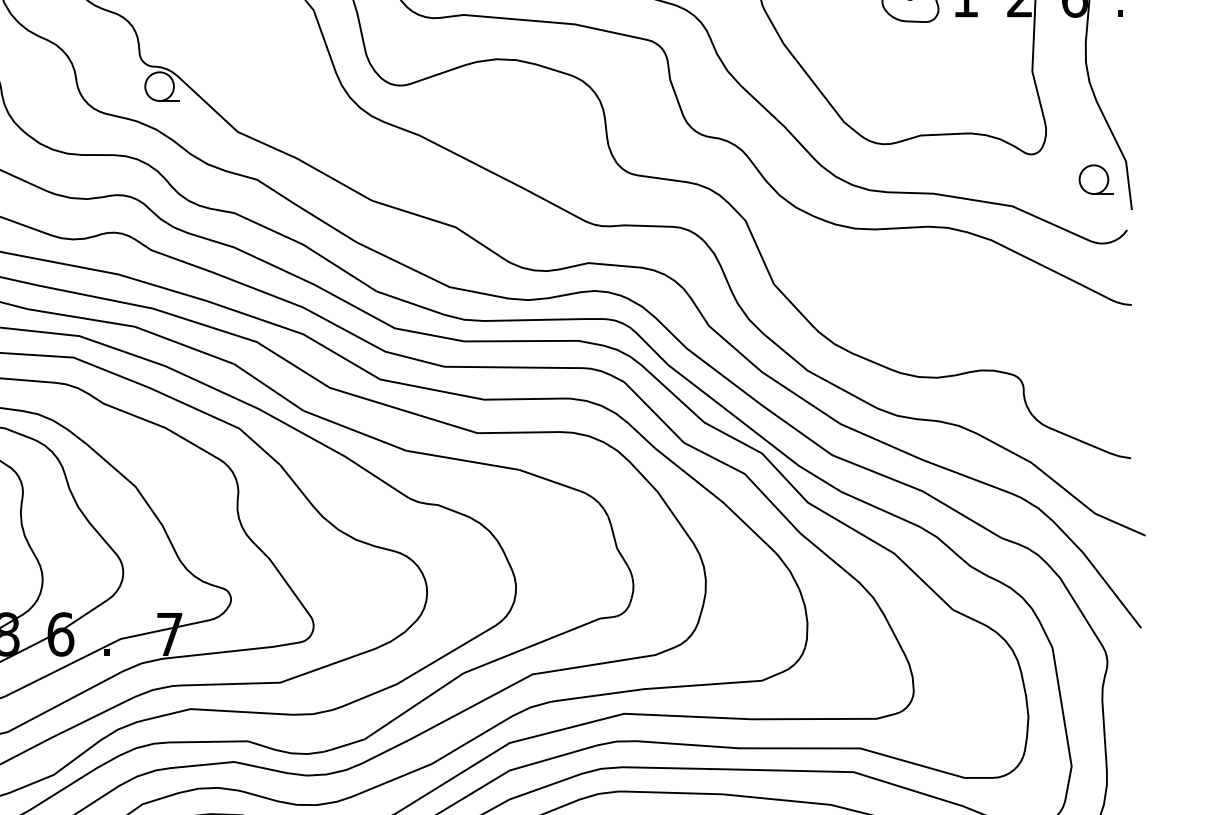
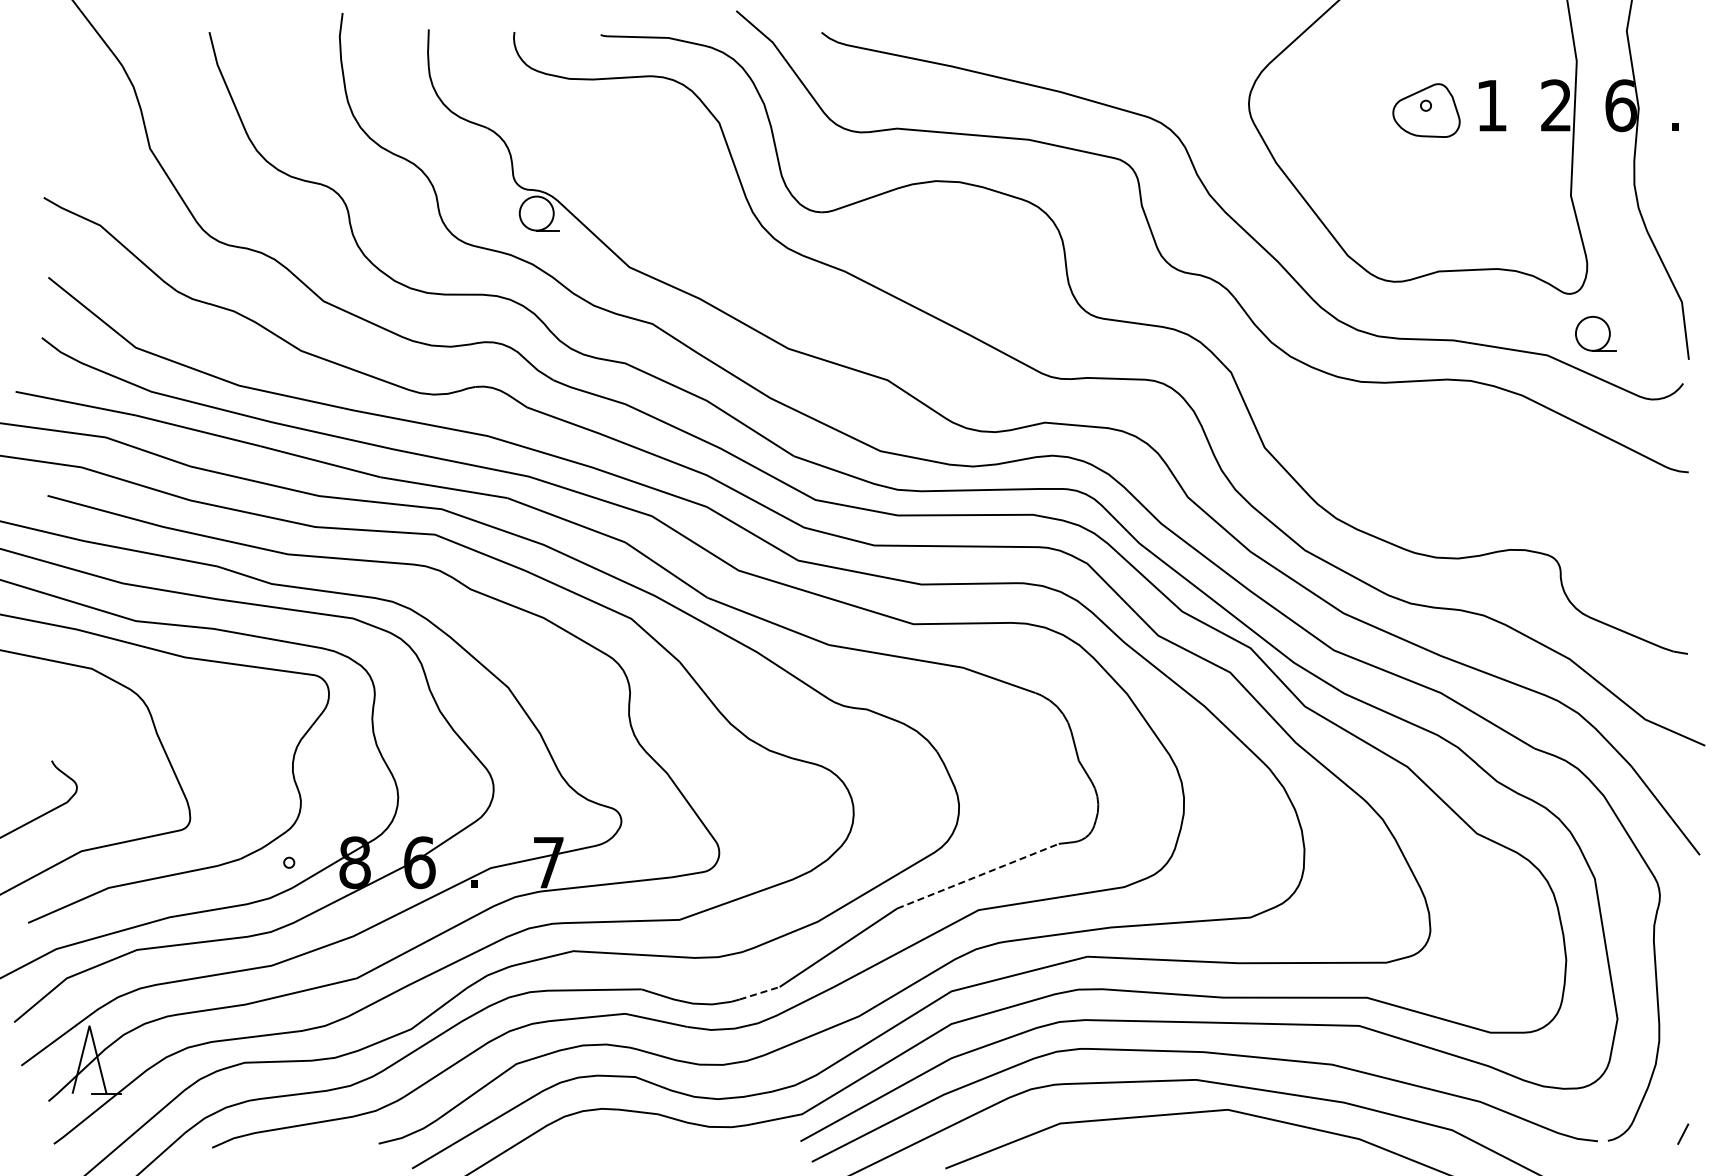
part: (1096, 179) -> (1595, 333), moved
line: (532, 646) -> (978, 876), solid -> dashed
line: (348, 744) -> (760, 993), solid -> dashed

